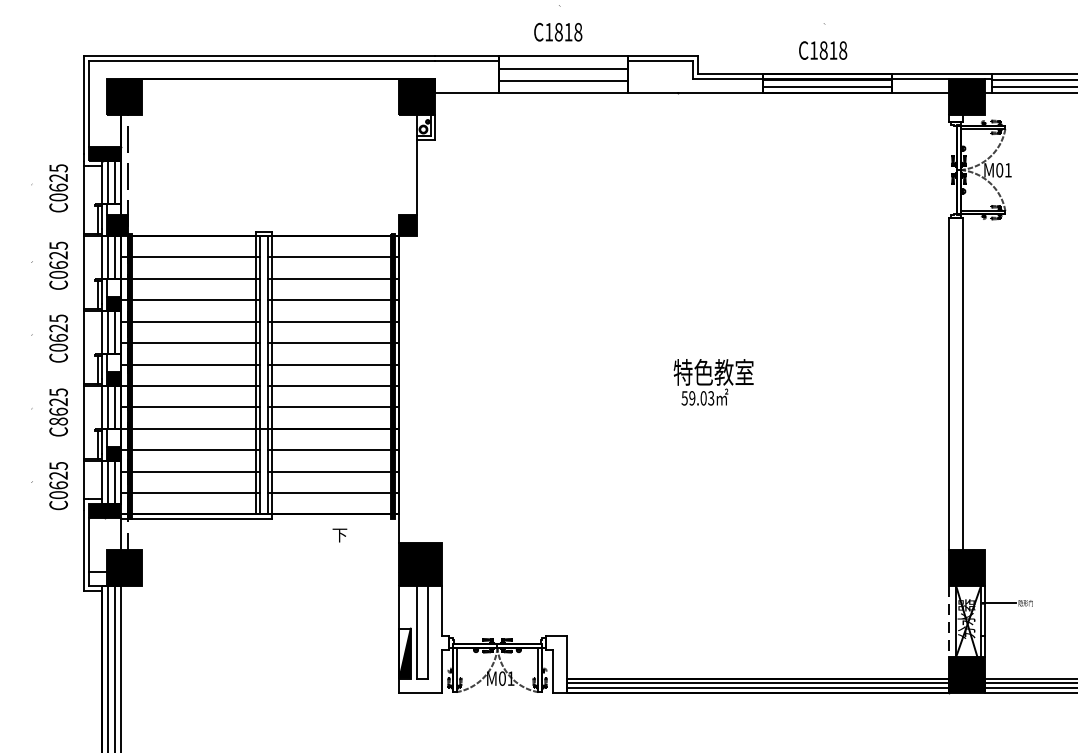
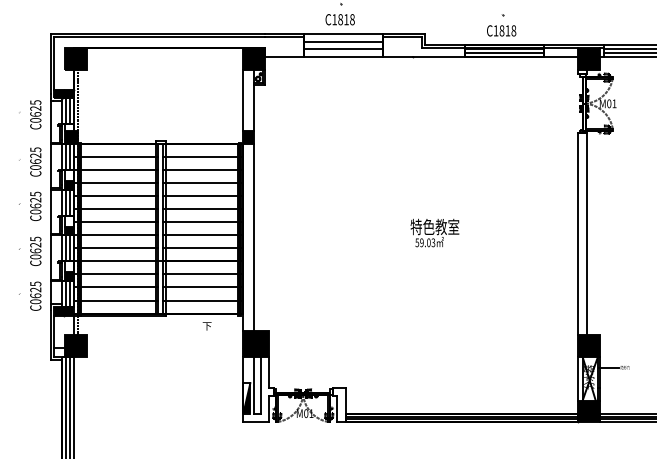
line: (399, 163) -> (243, 99), added
line: (417, 387) -> (254, 236), added
text: (58, 420) -> (35, 256), C8625 -> C0625
line: (949, 621) -> (578, 378), dashed -> solid

